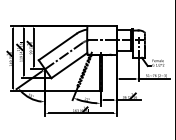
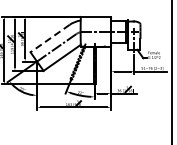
line: (57, 47) -> (49, 39), solid -> dashed

